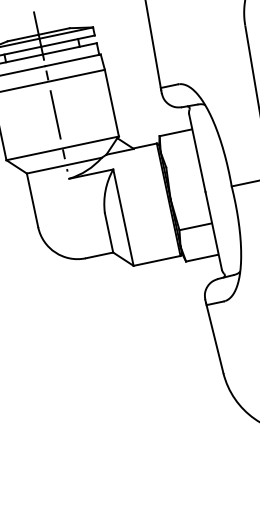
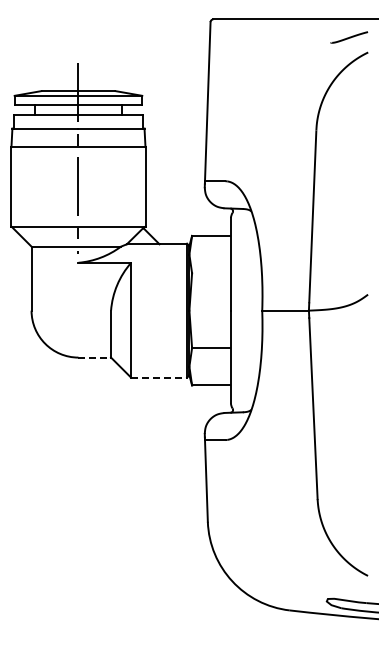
line: (100, 255) -> (95, 357), solid -> dashed
line: (157, 260) -> (159, 377), solid -> dashed

